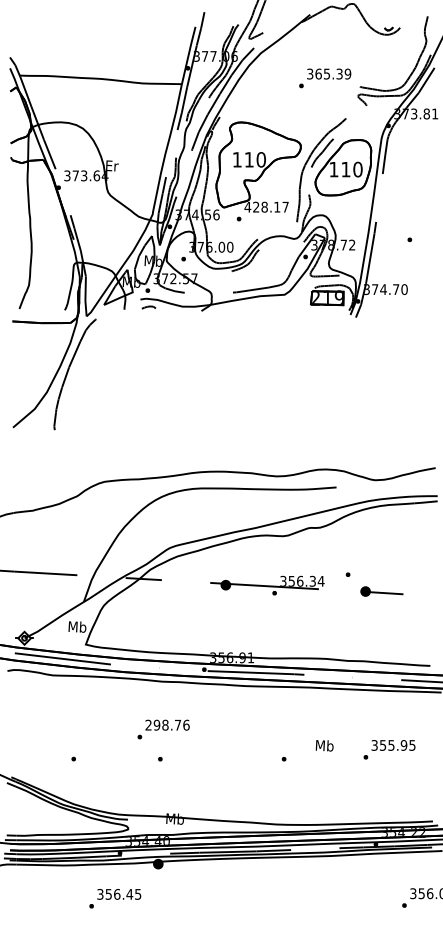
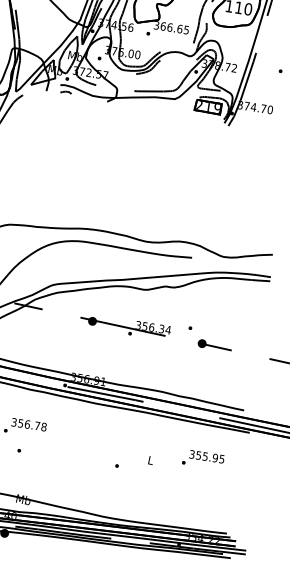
text: (266, 206) -> (171, 27), 428.17 -> 366.65
text: (167, 724) -> (29, 424), 298.76 -> 356.78
text: (324, 745) -> (150, 460), Mb -> L
text: (389, 749) -> (203, 459), moved

